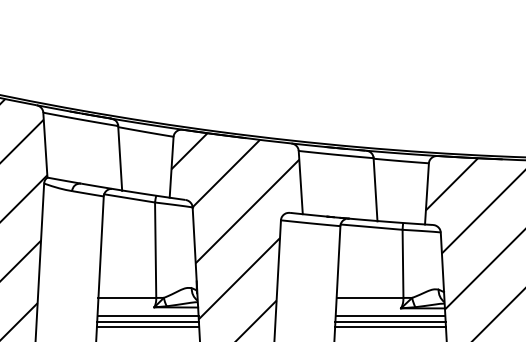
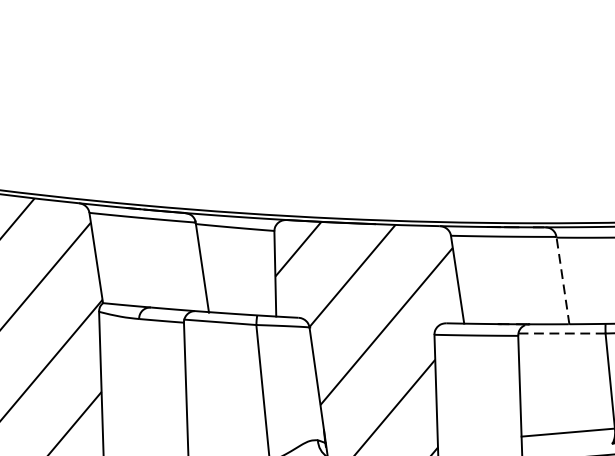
line: (375, 188) -> (562, 279), solid -> dashed
line: (371, 227) -> (561, 334), solid -> dashed

